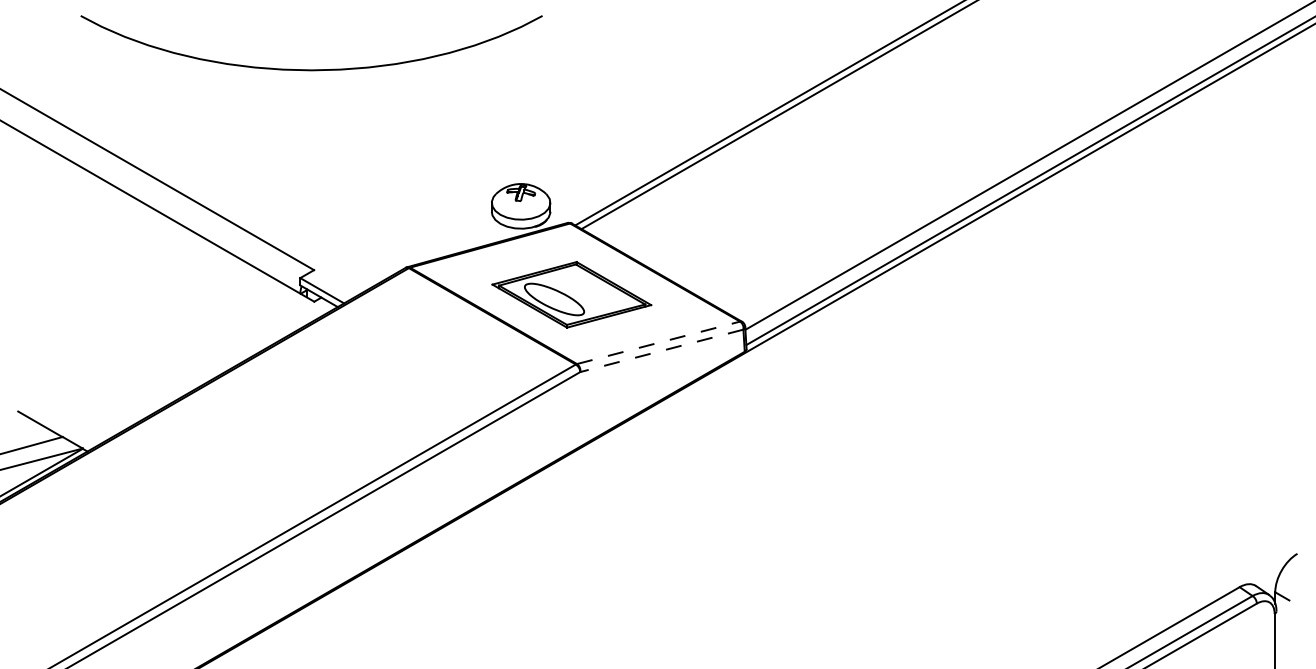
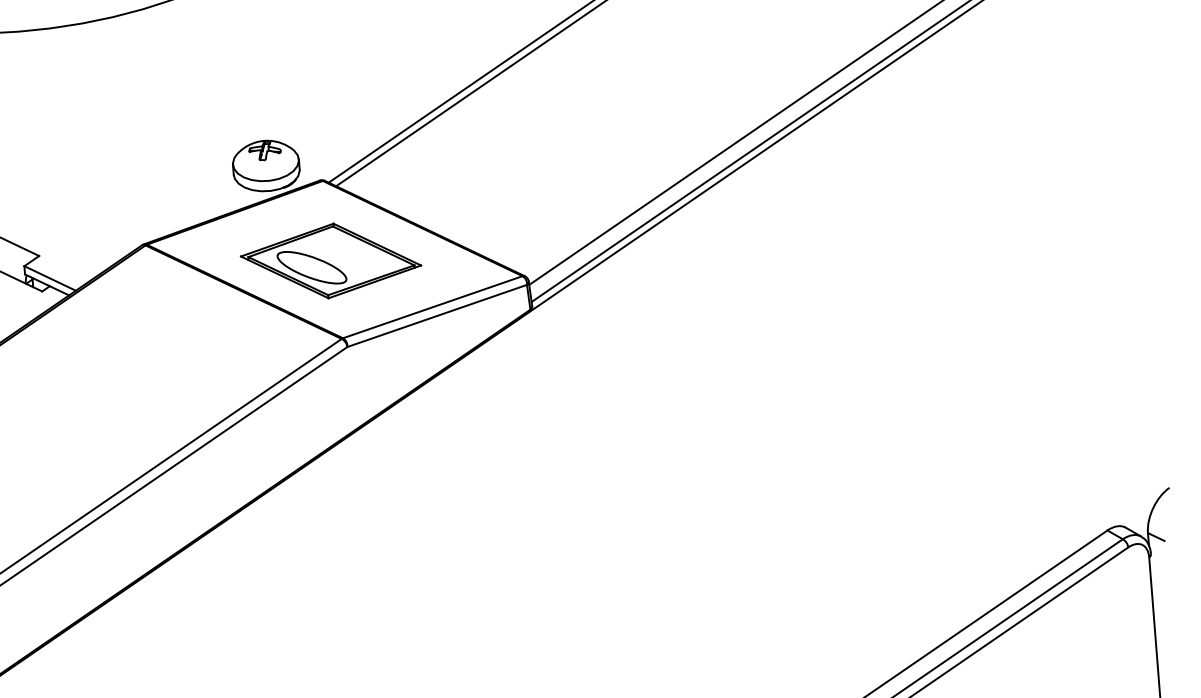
line: (659, 342) -> (433, 306), dashed -> solid
line: (661, 350) -> (436, 315), dashed -> solid

